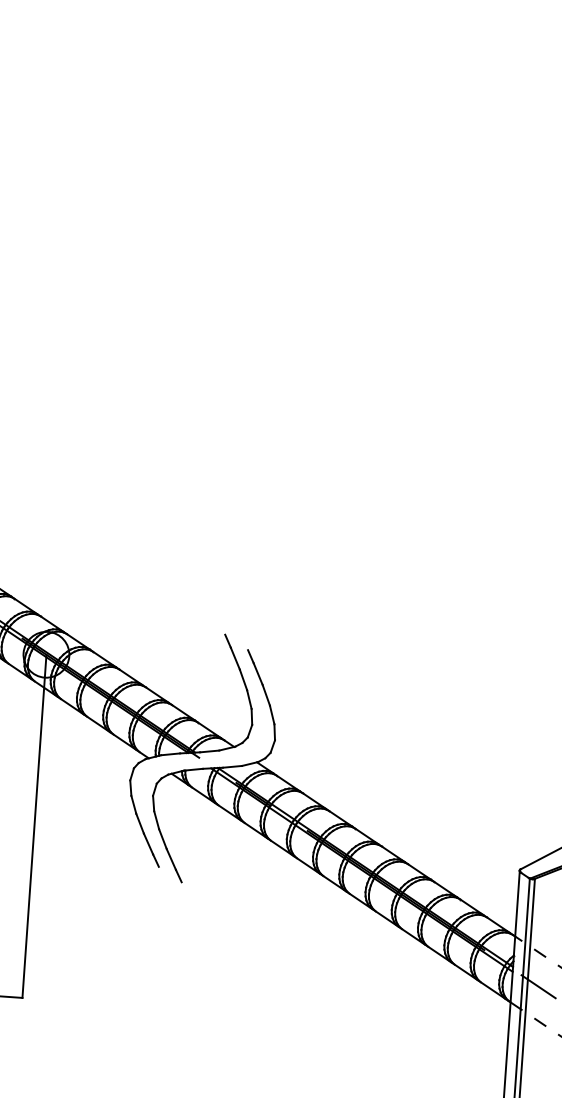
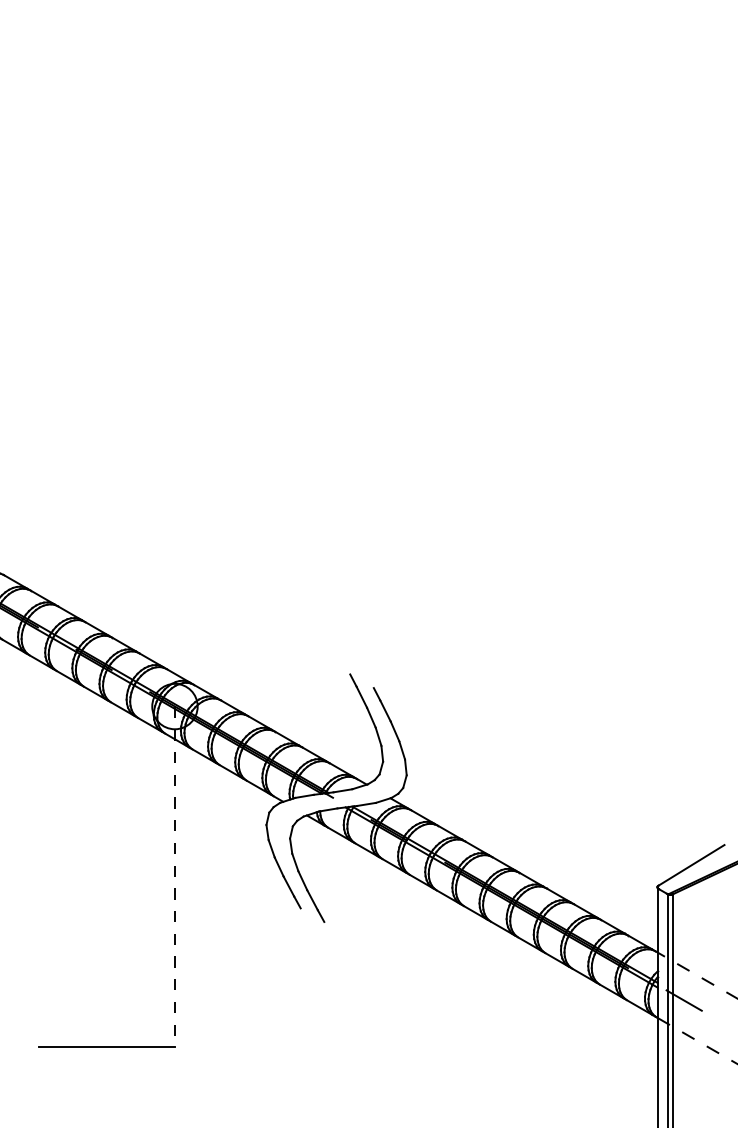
line: (33, 826) -> (174, 877), solid -> dashed

